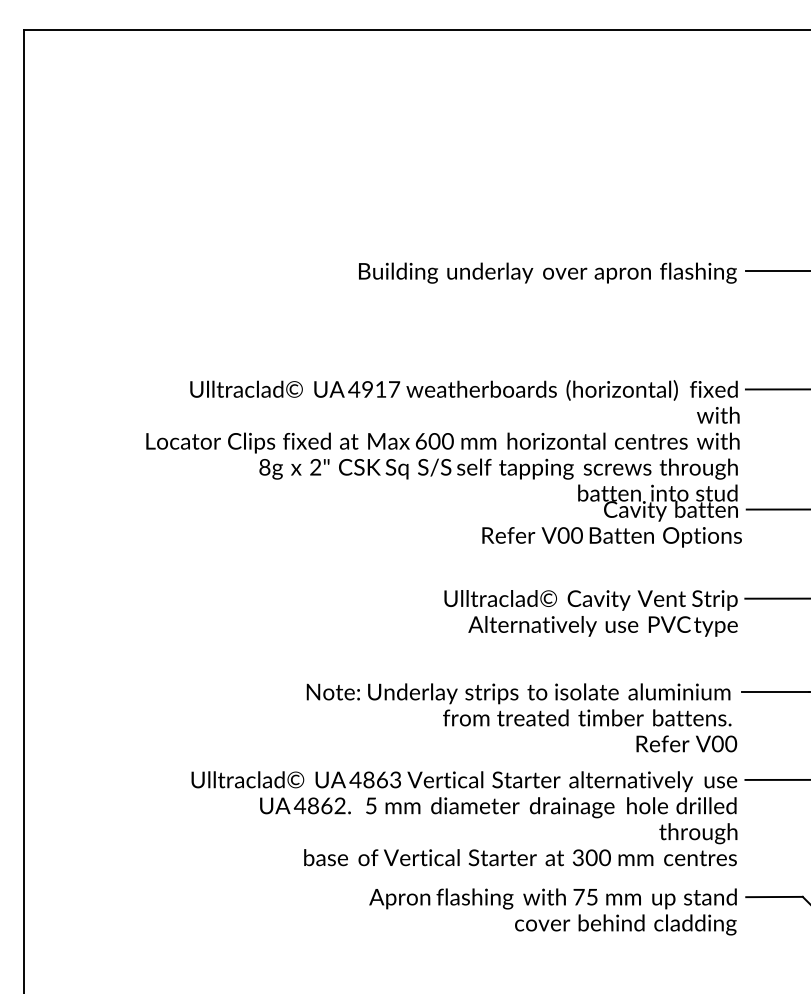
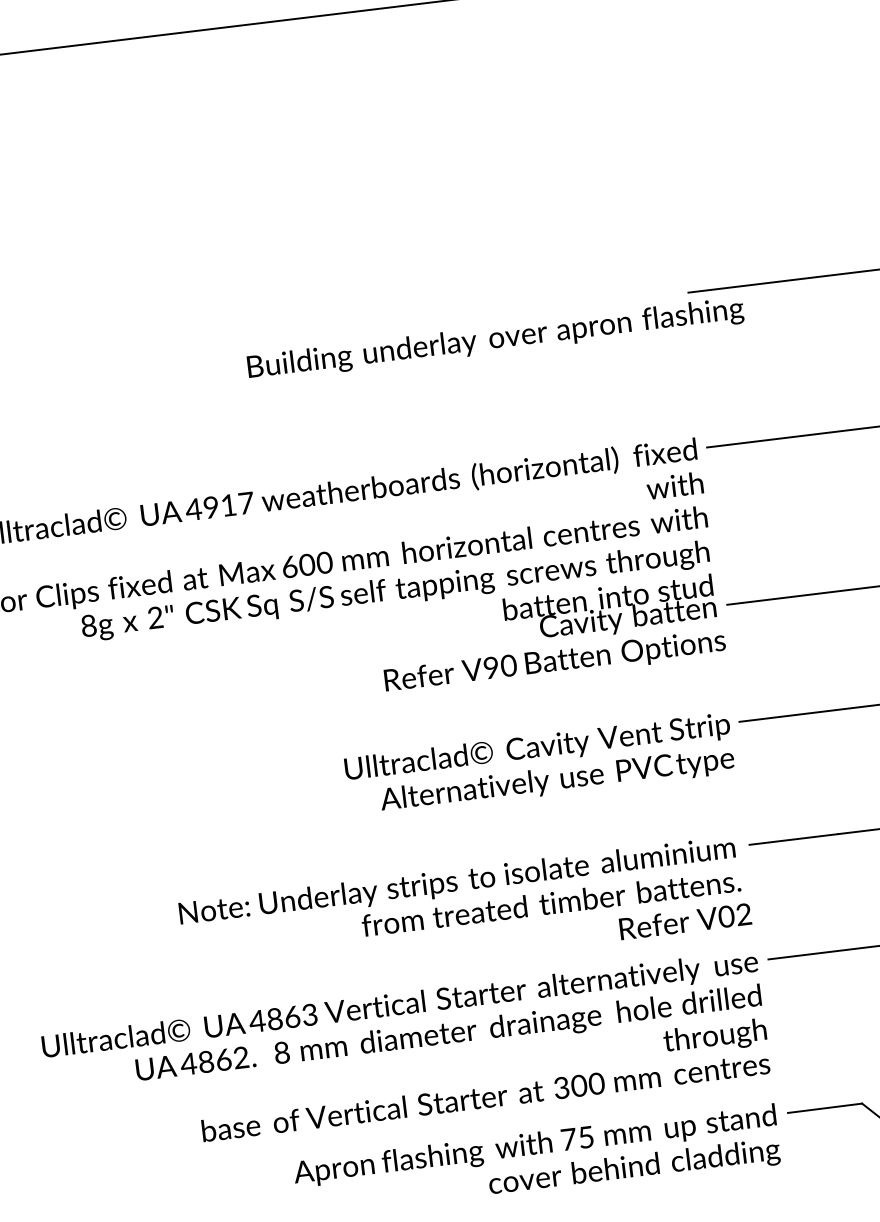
text: (547, 272) -> (495, 338), moved
text: (563, 536) -> (491, 669), V00 -> V90
text: (731, 744) -> (744, 915), V00 -> V02
text: (370, 805) -> (280, 1052), 5 -> 8

